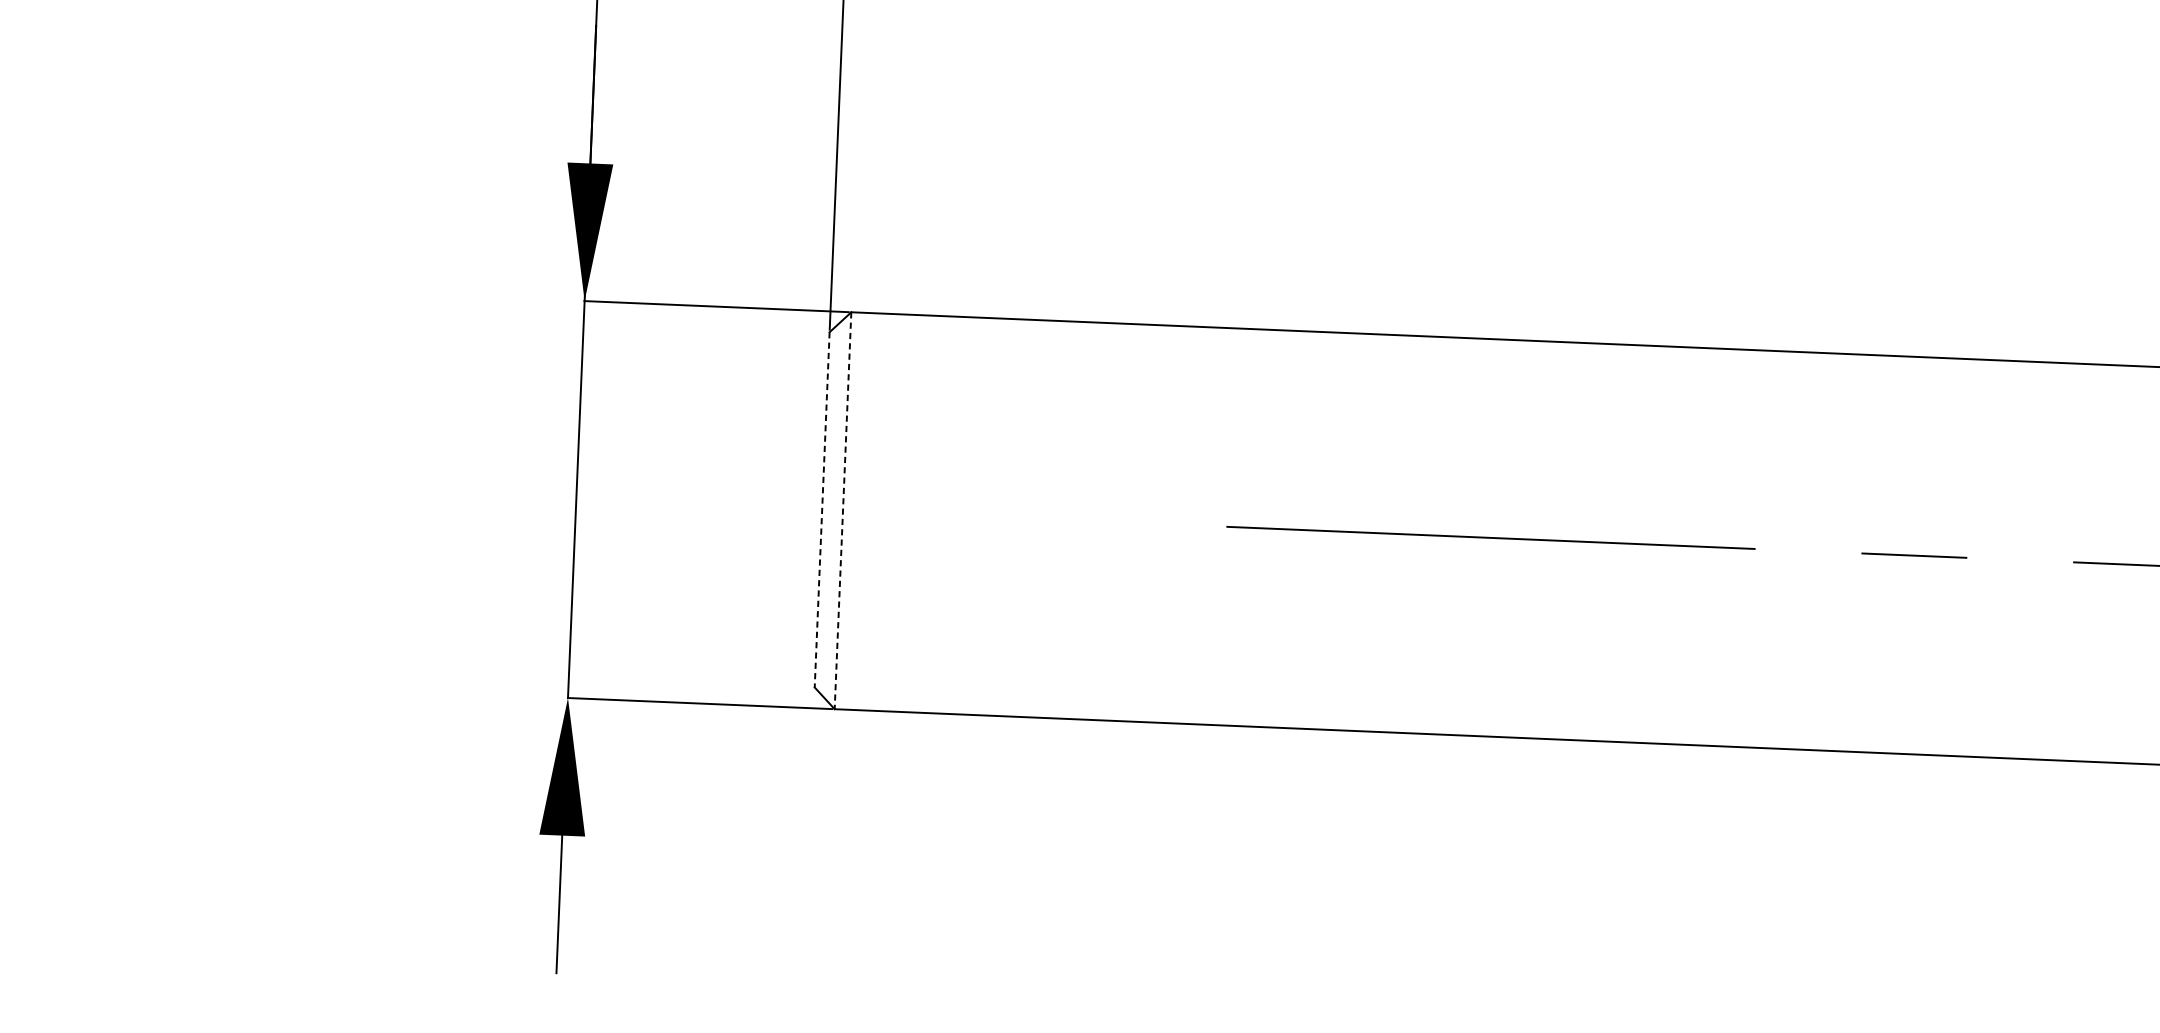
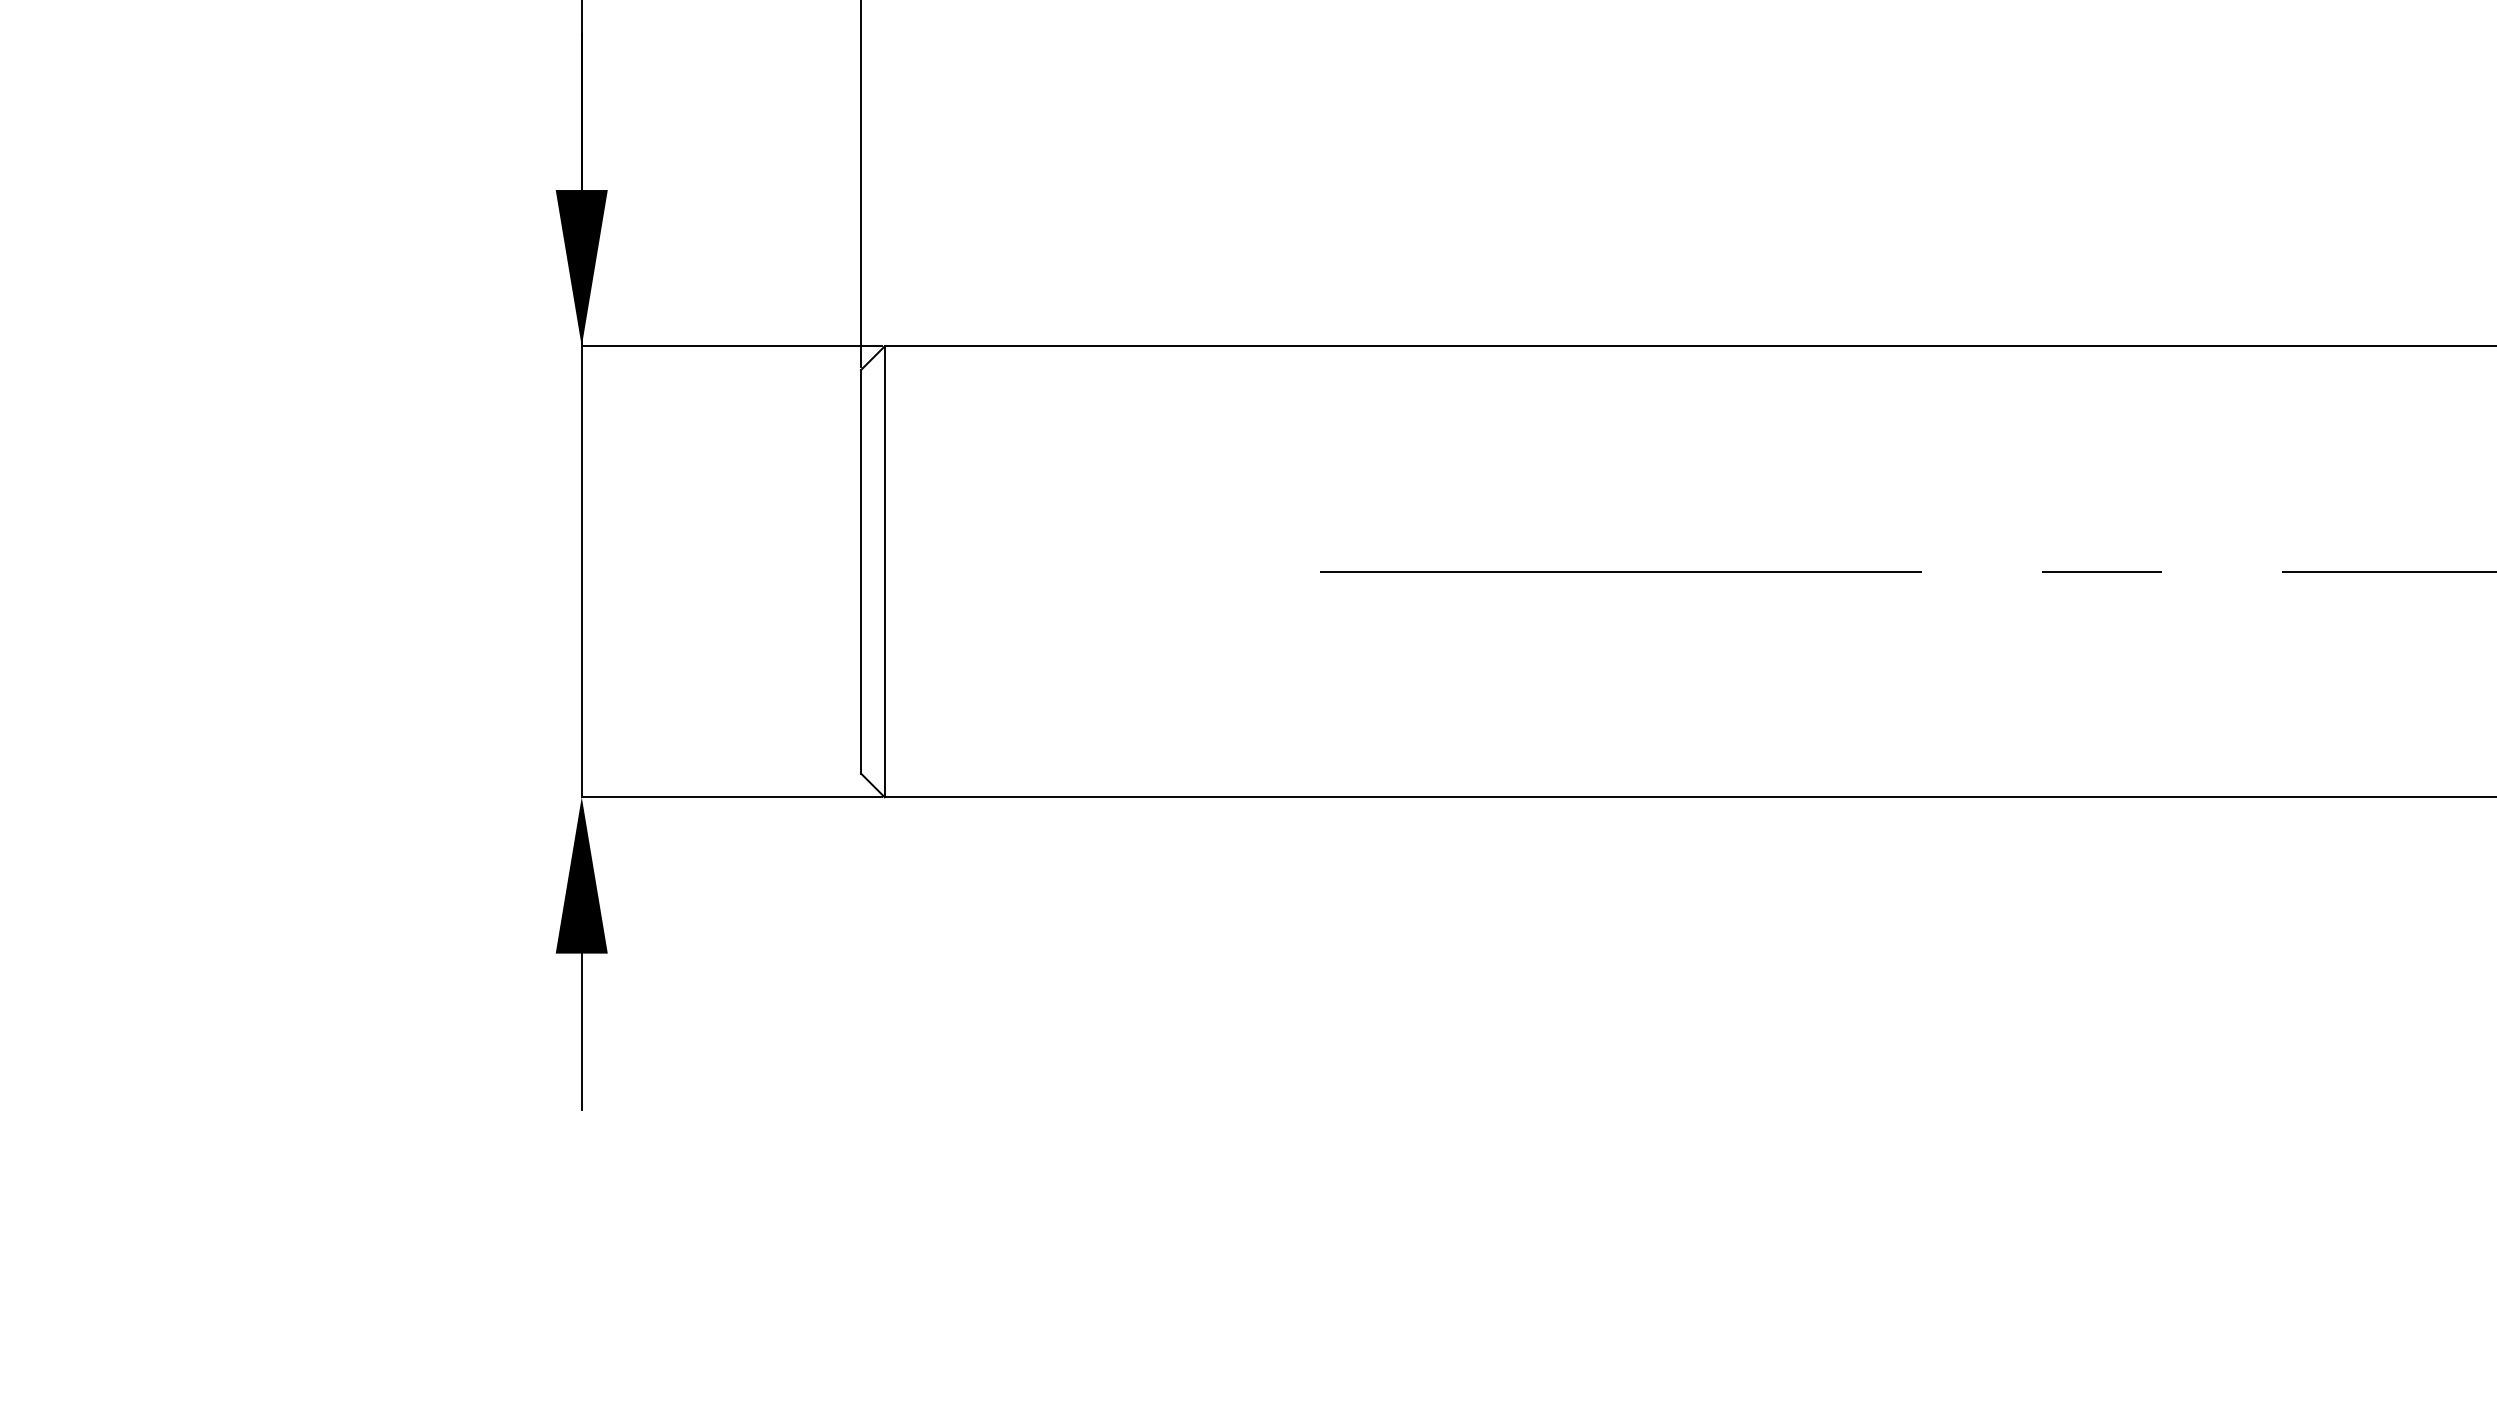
line: (822, 509) -> (861, 571), dashed -> solid
line: (842, 511) -> (884, 572), dashed -> solid

